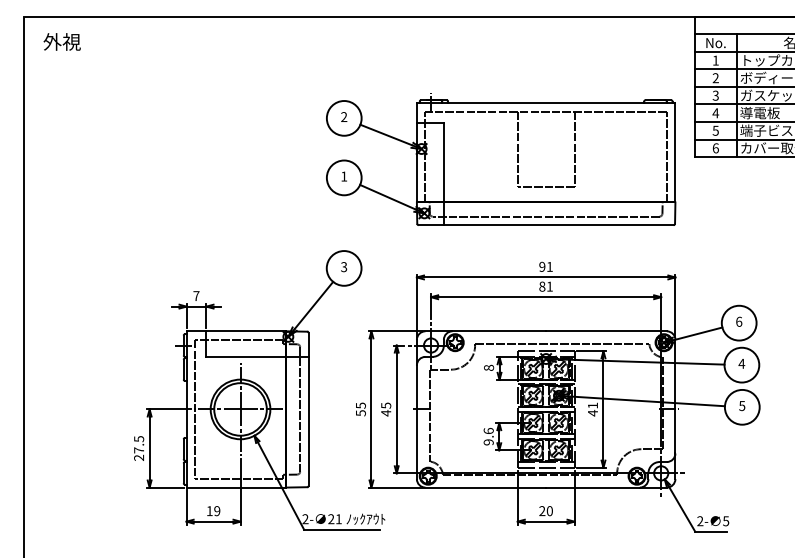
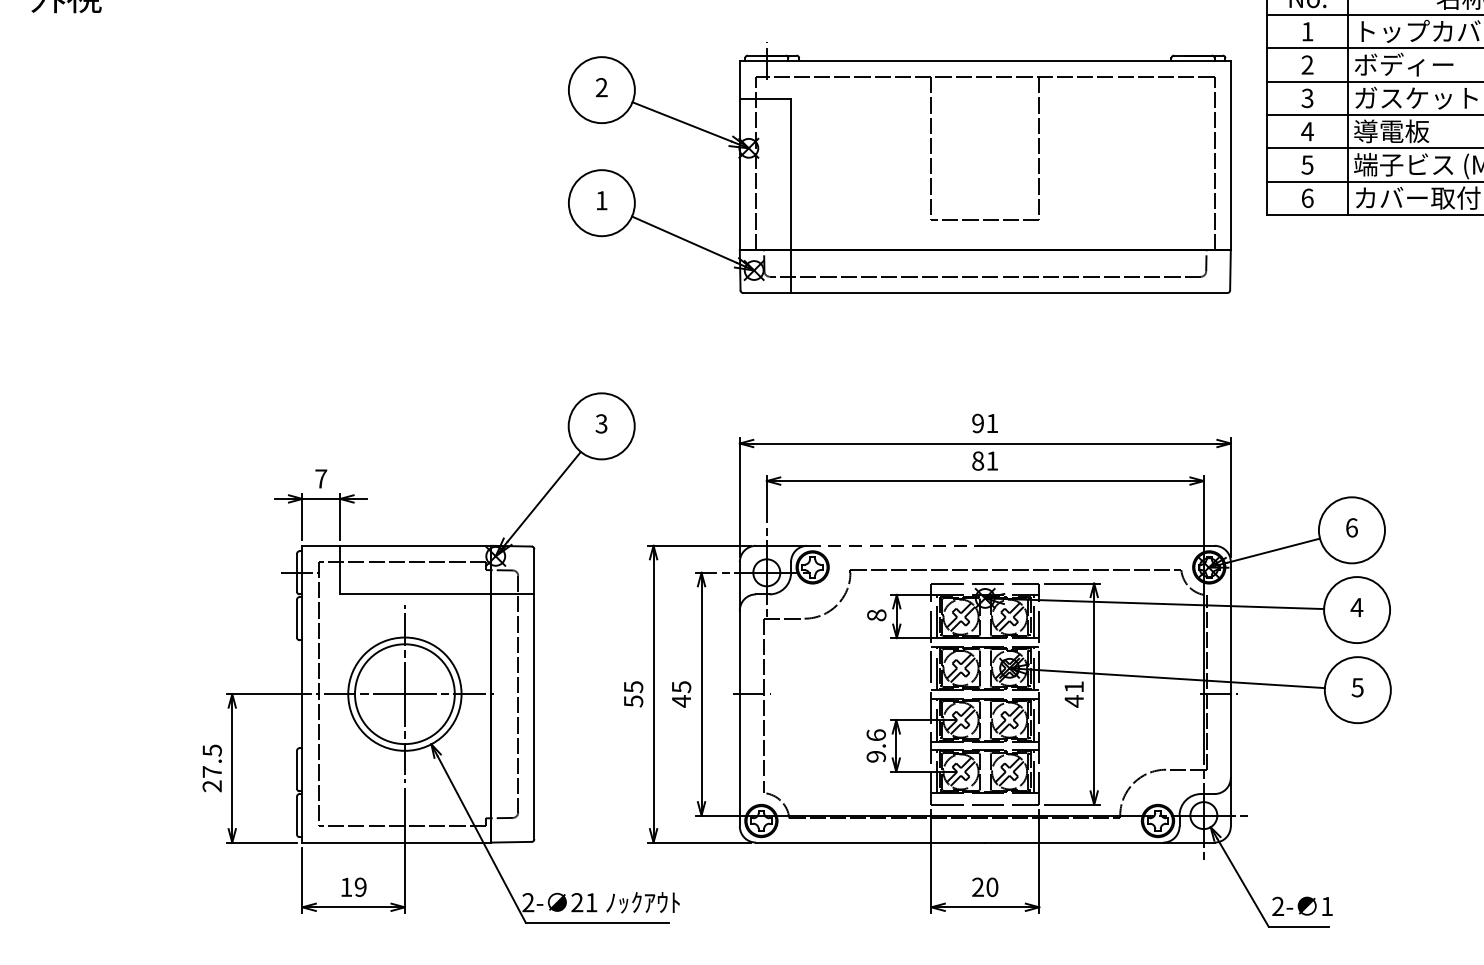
part: (501, 159) -> (900, 168), moved
line: (499, 331) -> (896, 546), solid -> dashed
text: (726, 521) -> (1327, 907), 5 -> 1

